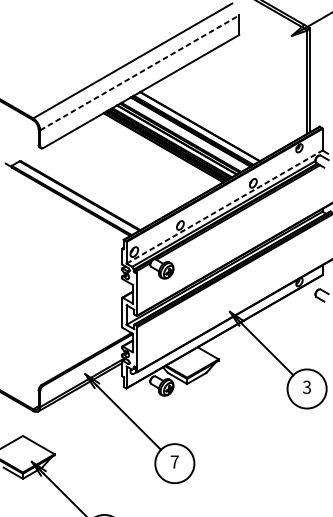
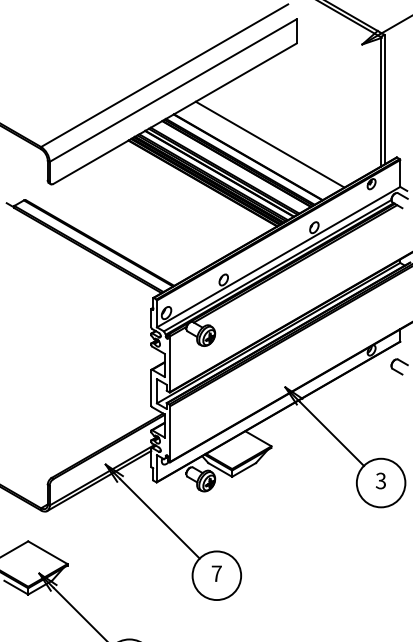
line: (139, 72) -> (173, 90), dashed -> solid
line: (217, 116) -> (269, 144), added
line: (225, 206) -> (279, 256), dashed -> solid

